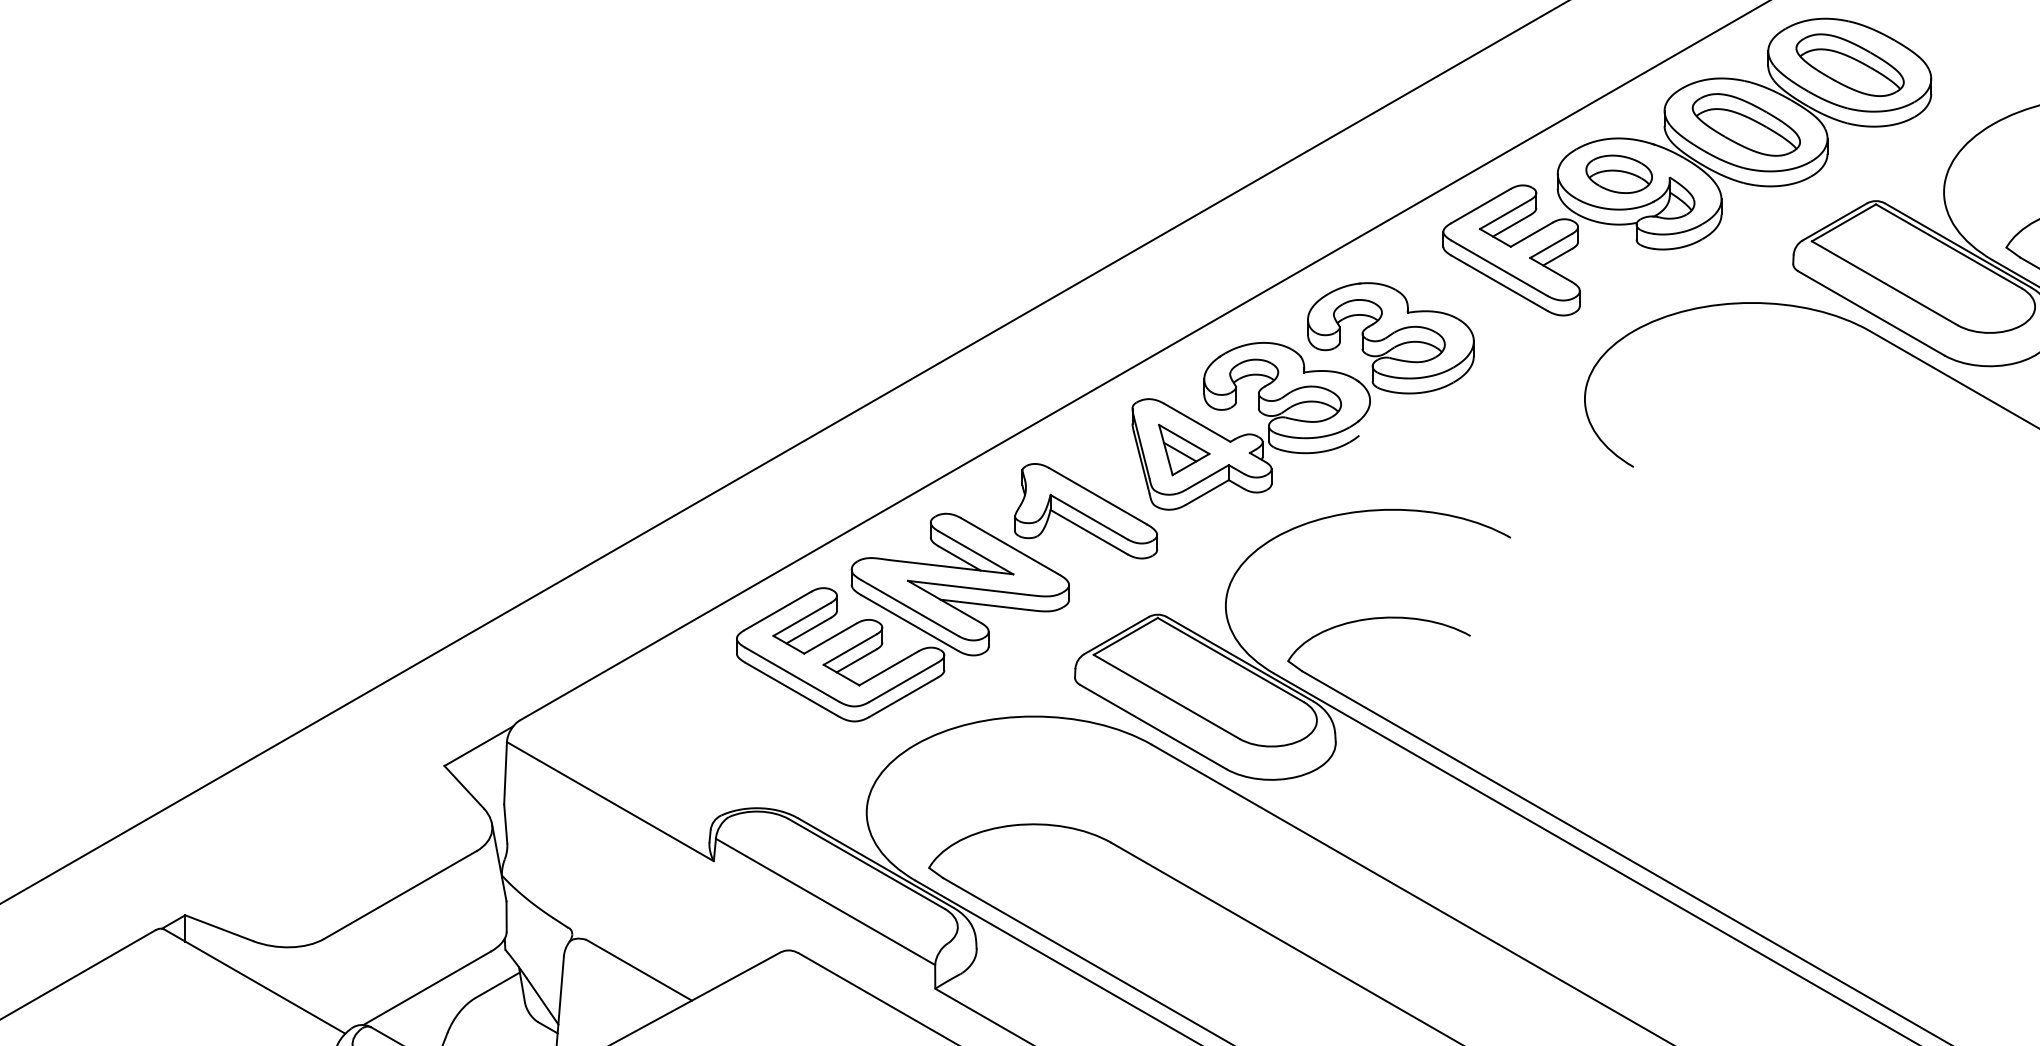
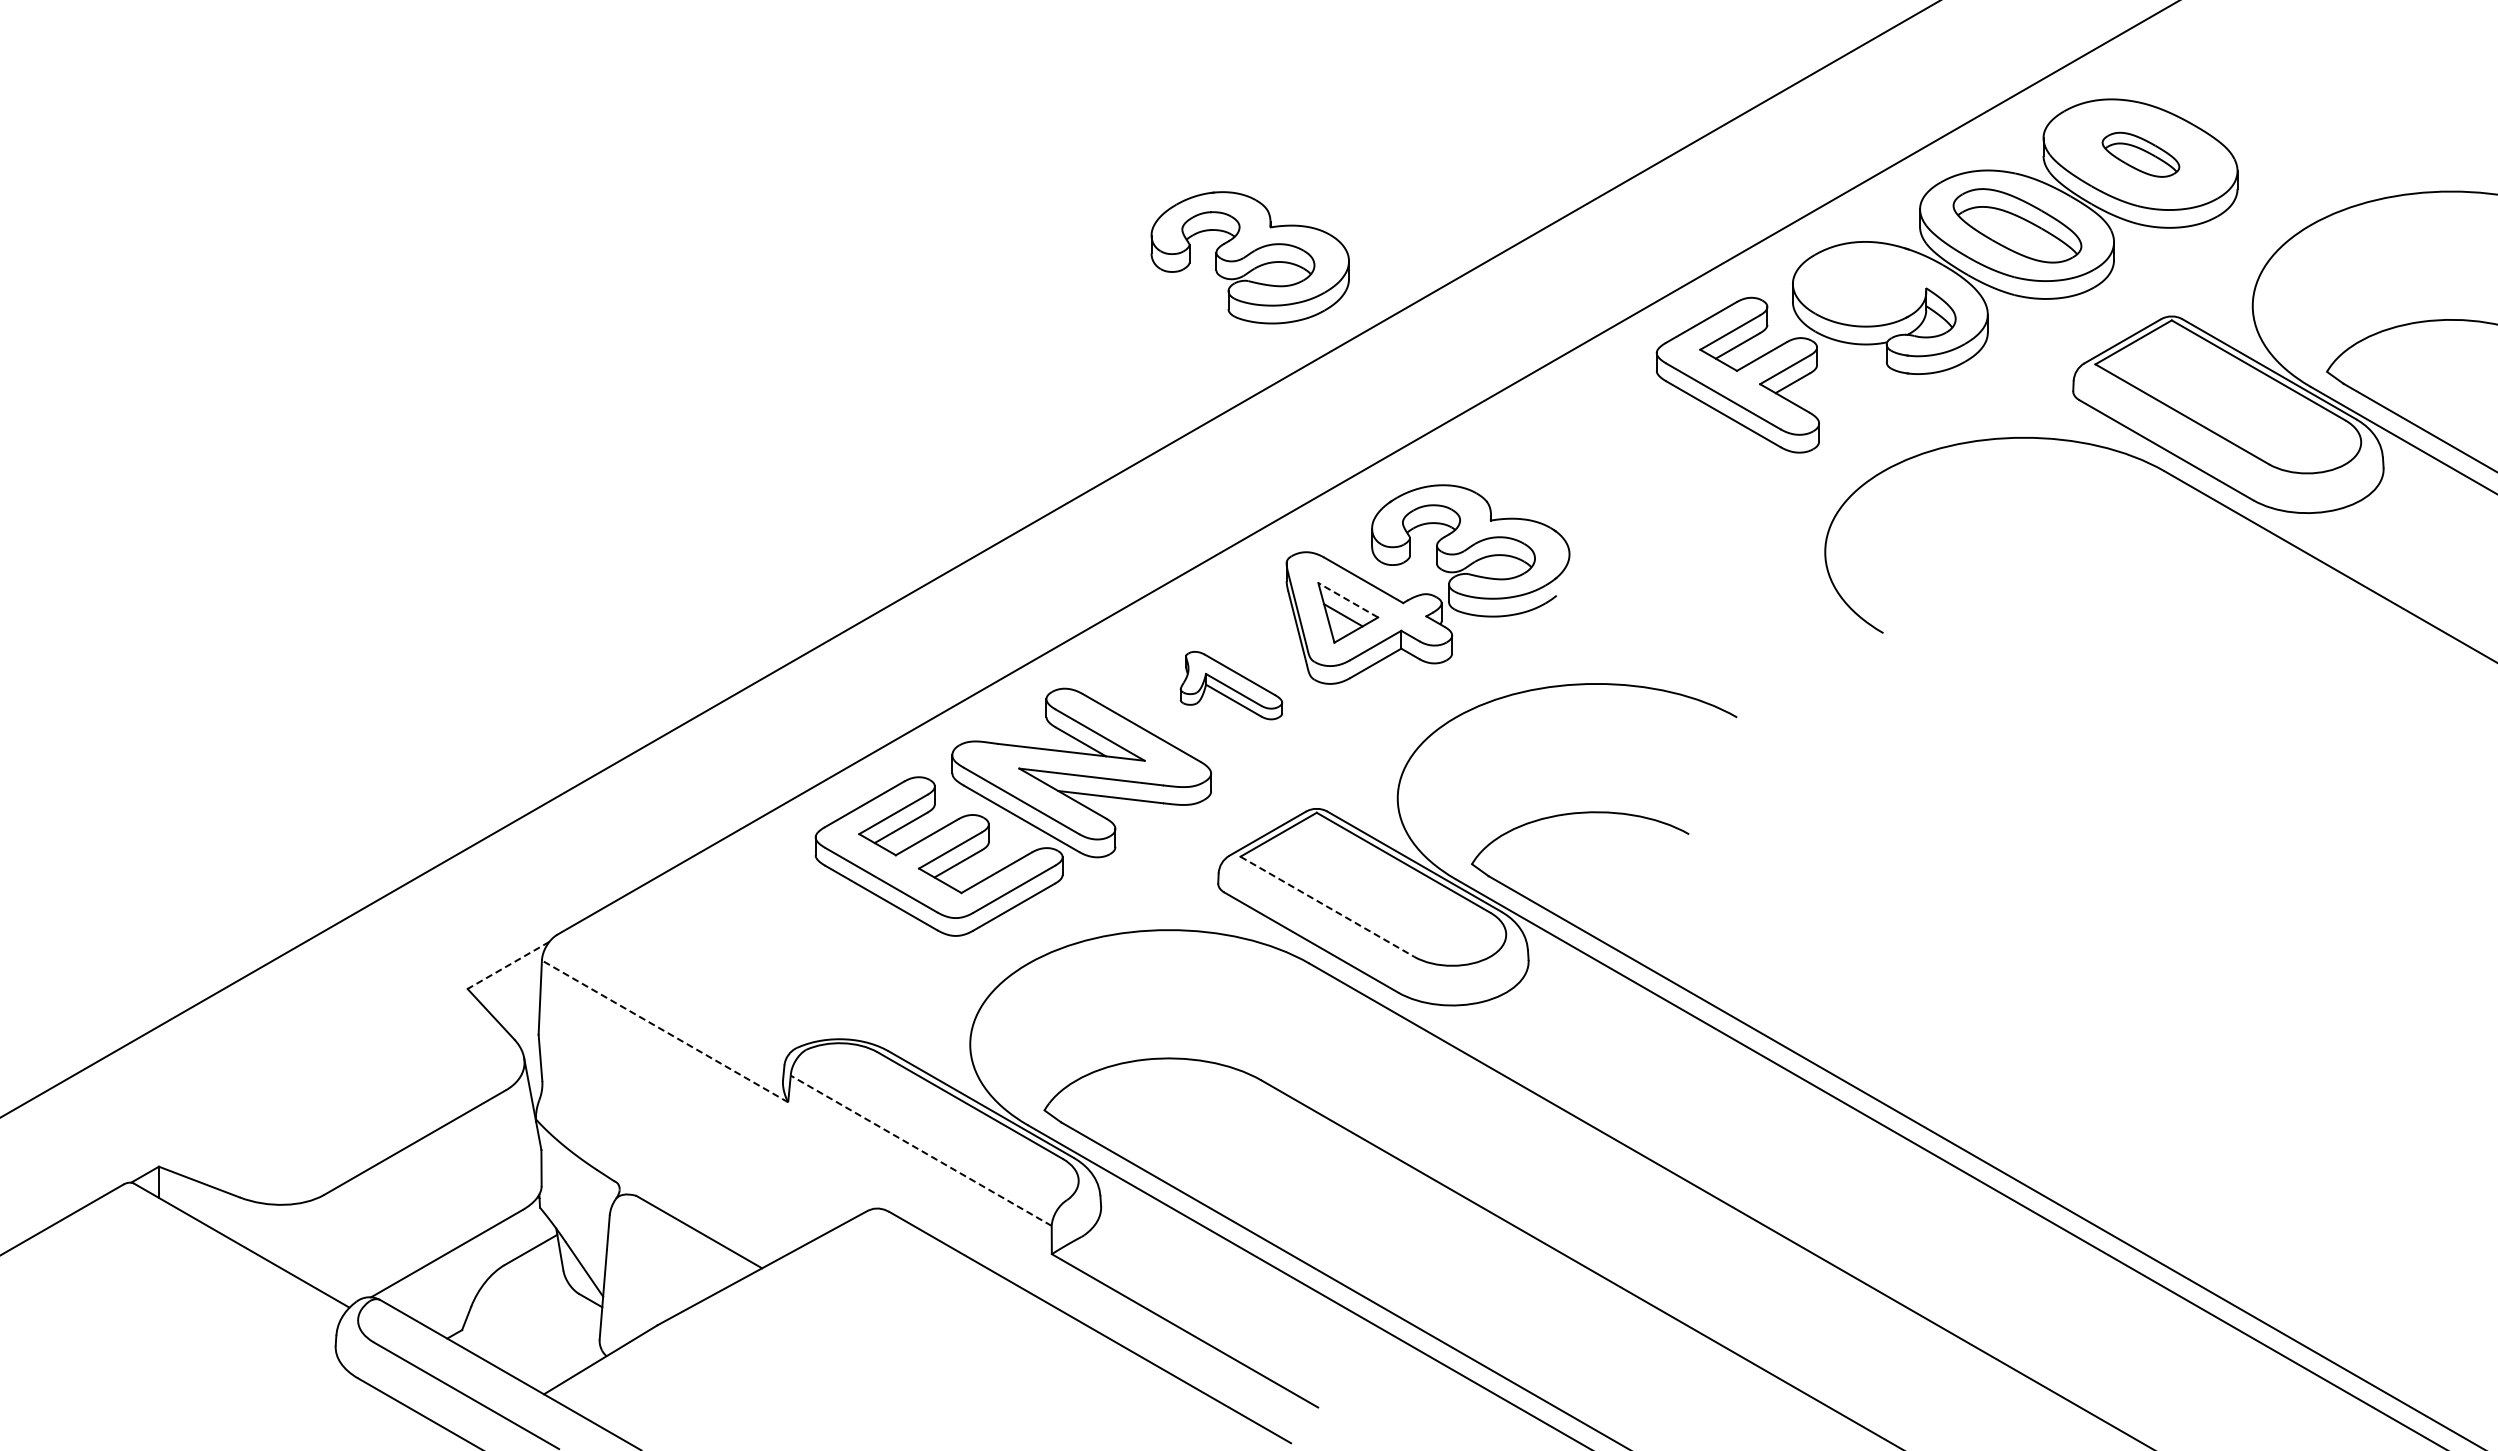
part: (1849, 65) -> (2140, 154), size x0.6
part: (1619, 174) -> (1866, 284), removed
part: (1390, 338) -> (1249, 257), moved
line: (1184, 439) -> (1348, 600), solid -> dashed
part: (1086, 511) -> (1231, 685), size x0.6
line: (1166, 696) -> (1327, 906), solid -> dashed
line: (478, 746) -> (508, 965), solid -> dashed
line: (609, 801) -> (664, 1031), solid -> dashed
line: (825, 901) -> (921, 1150), solid -> dashed

